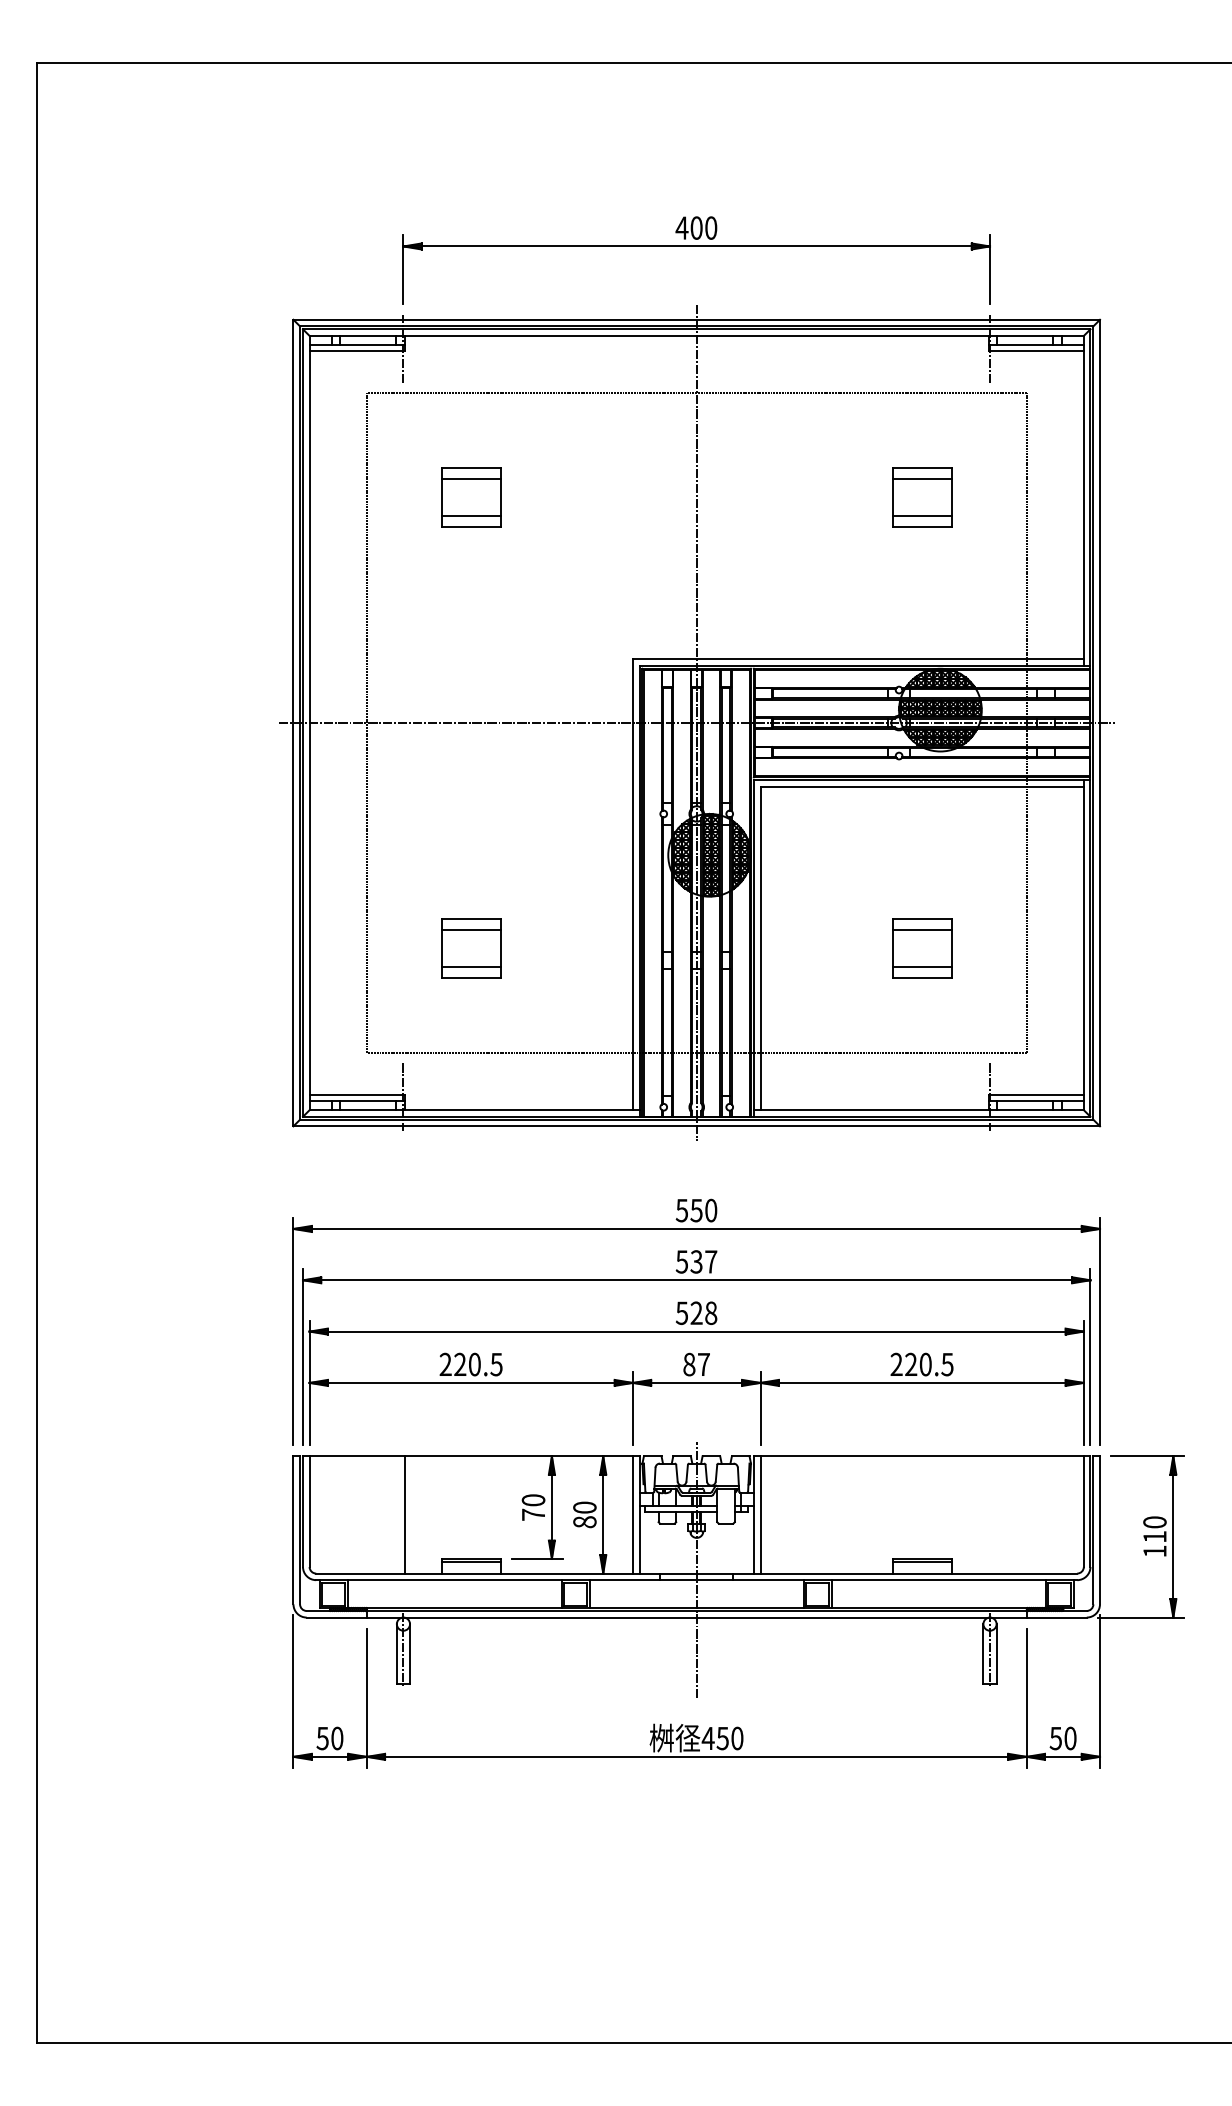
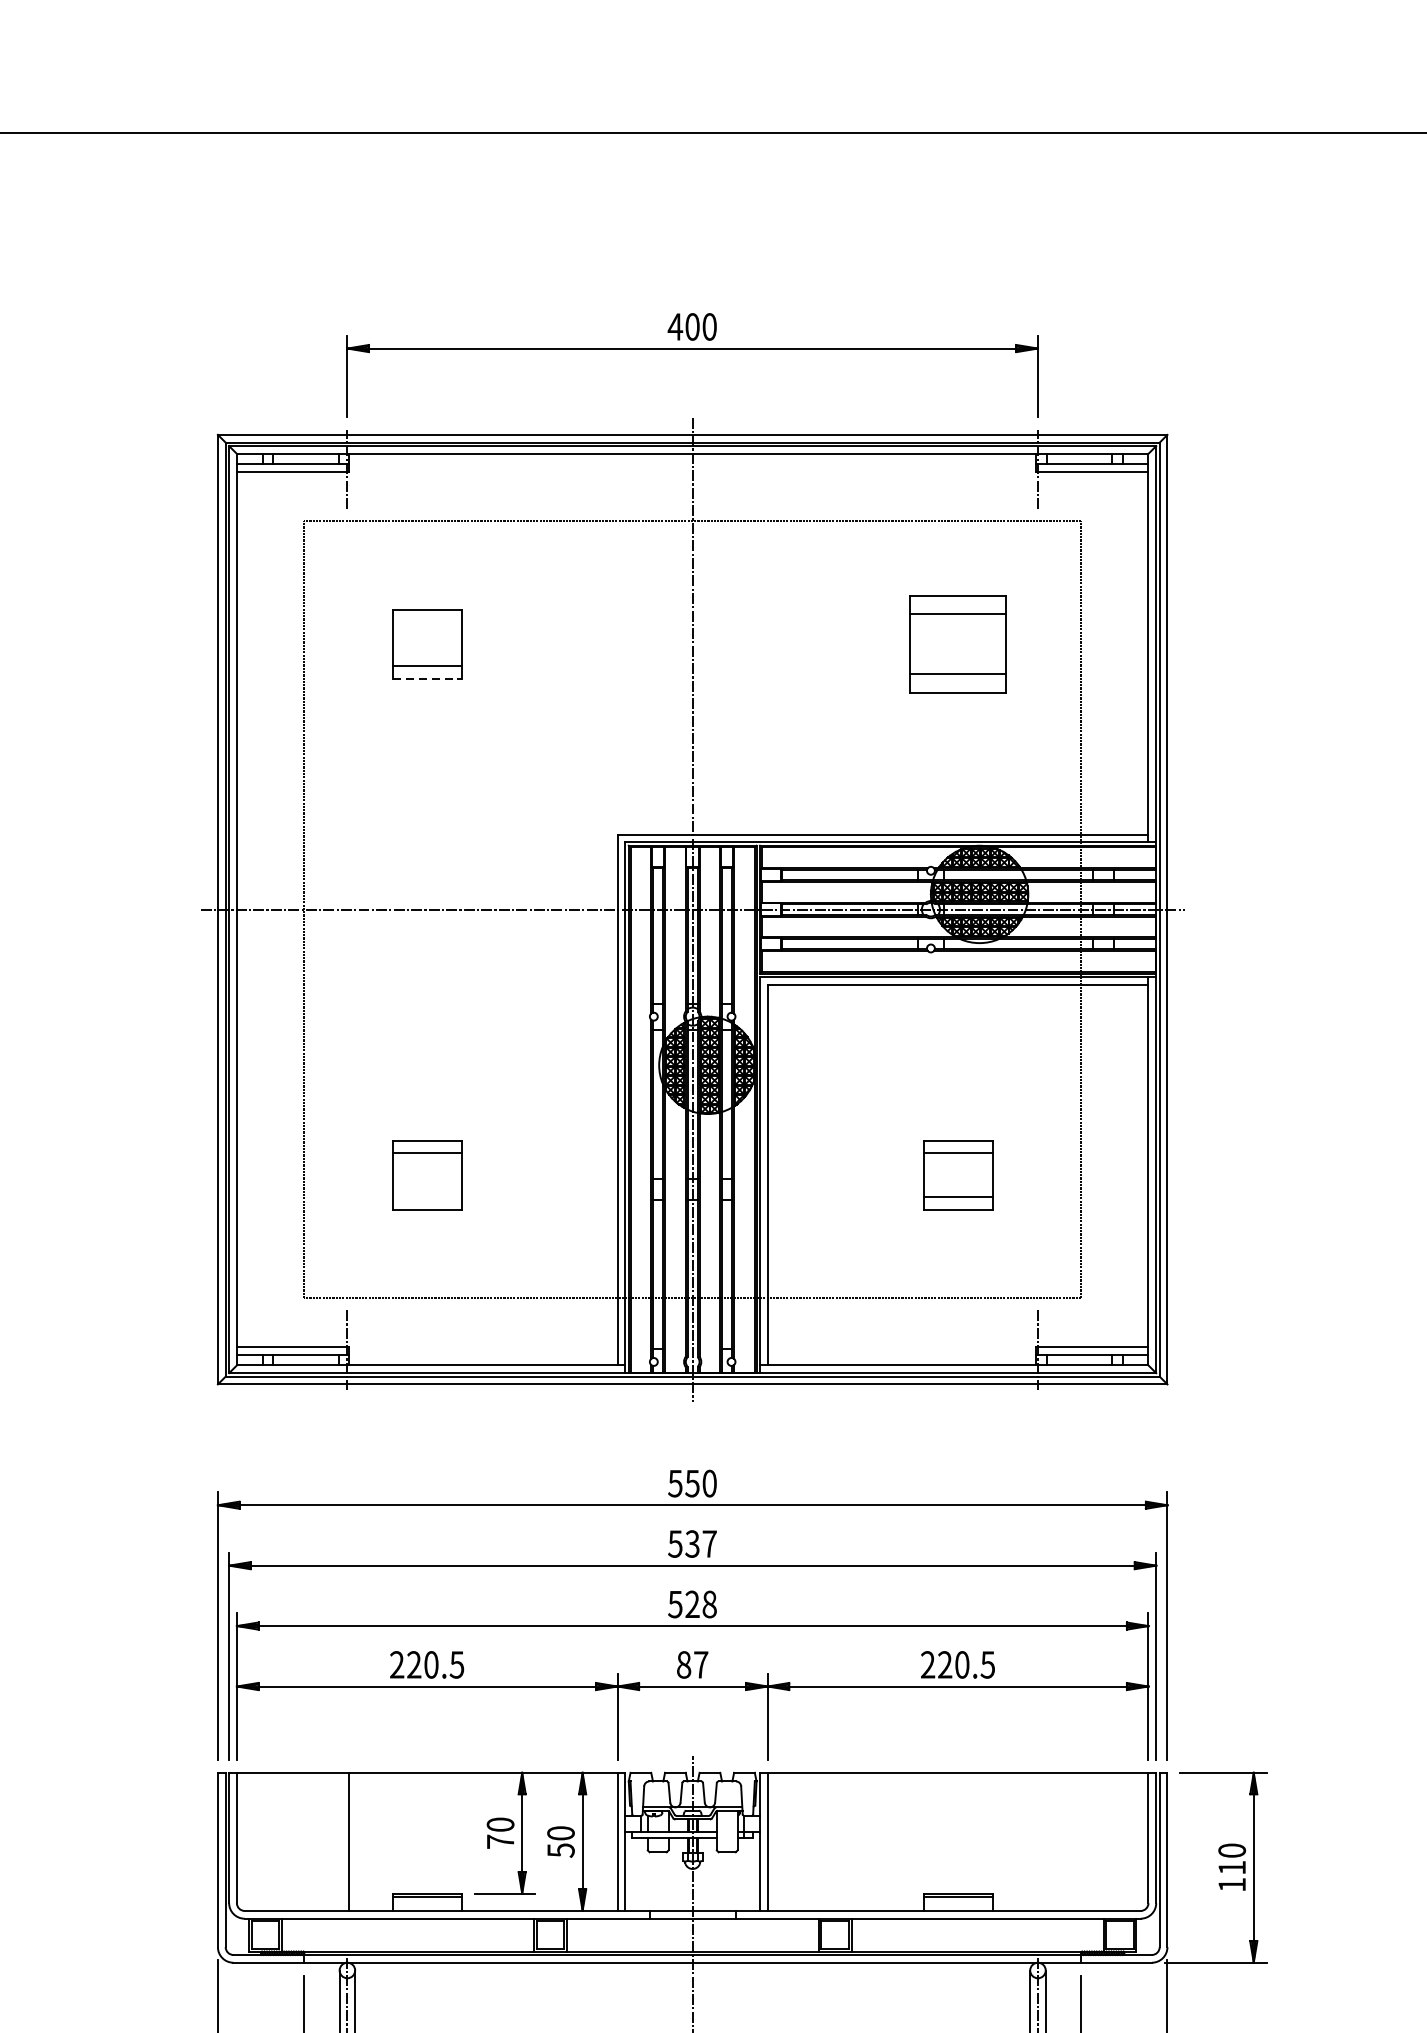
line: (470, 479) -> (426, 622), removed
part: (922, 497) -> (958, 644), size x1.4
line: (471, 526) -> (427, 678), solid -> dashed
line: (470, 966) -> (426, 1196), removed
text: (584, 1522) -> (560, 1850), 80 -> 50

